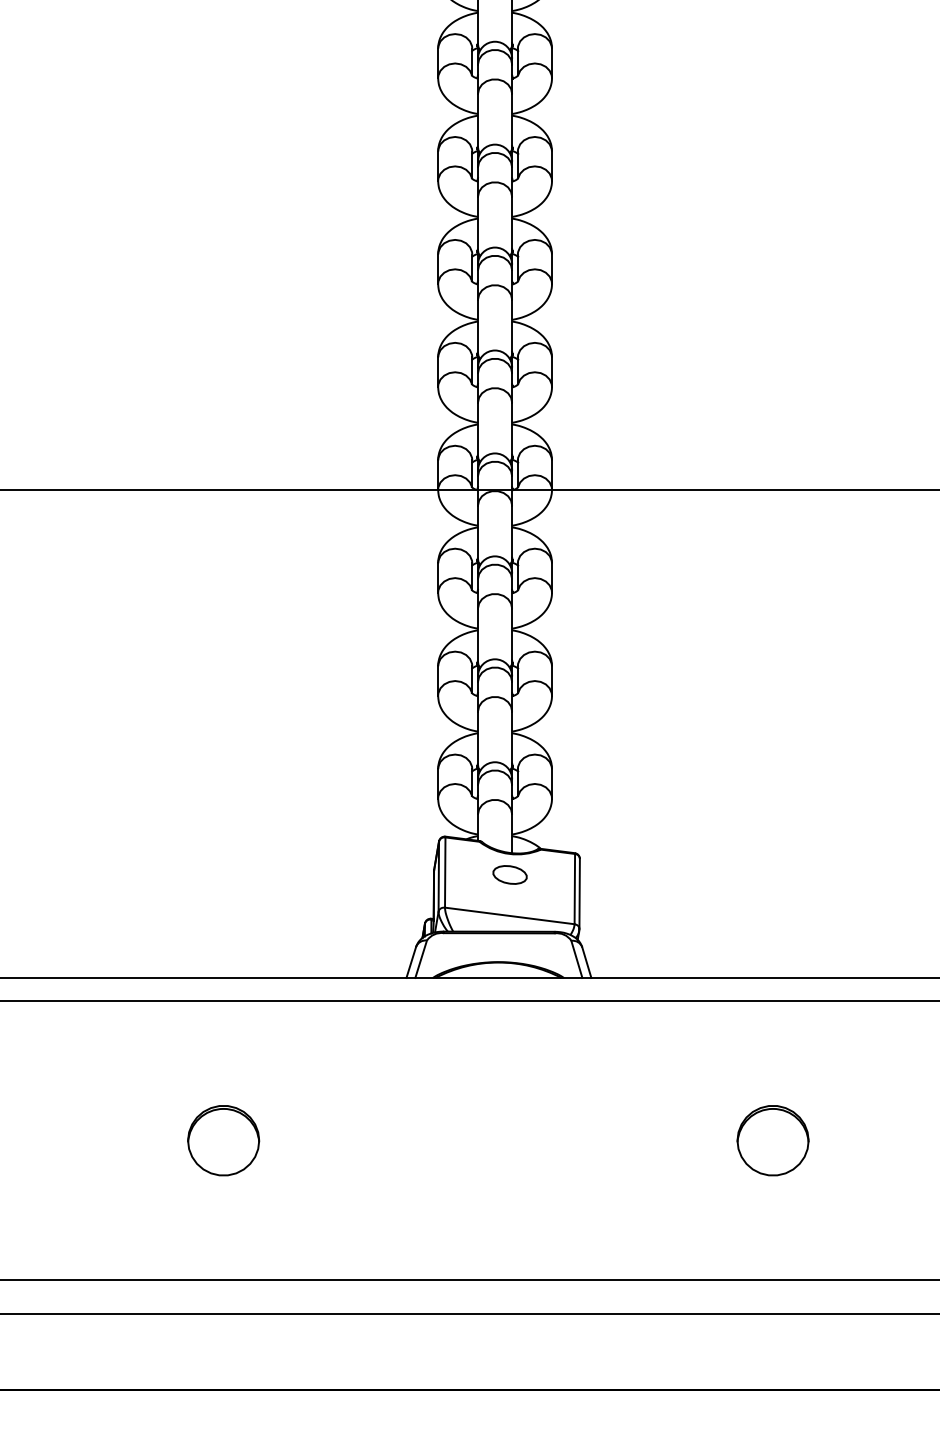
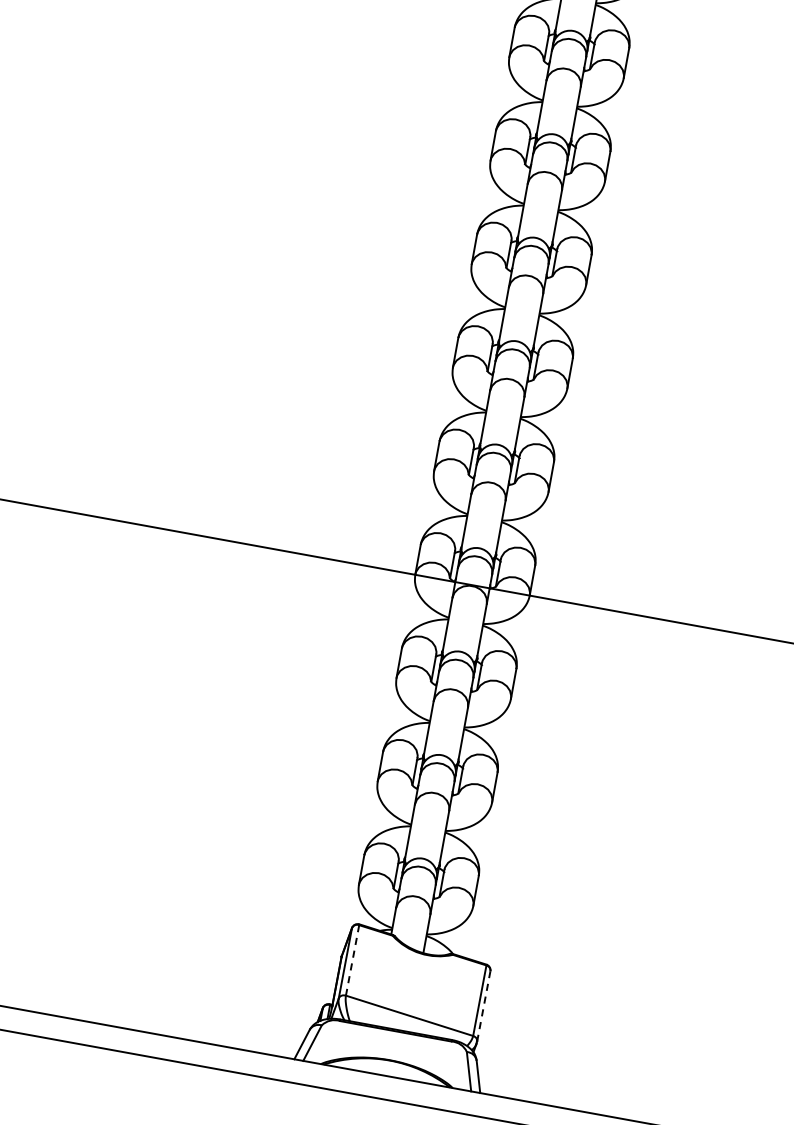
line: (445, 873) -> (352, 961), solid -> dashed
part: (509, 874) -> (416, 974), removed
line: (579, 893) -> (483, 1005), solid -> dashed

